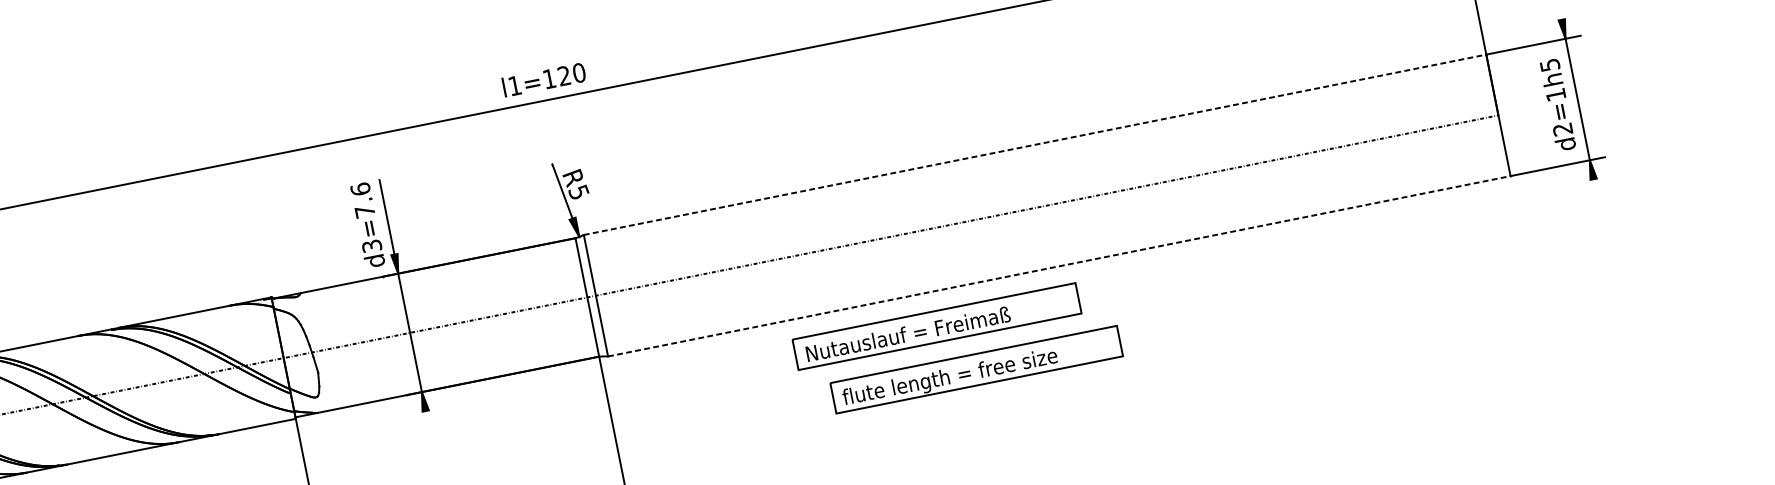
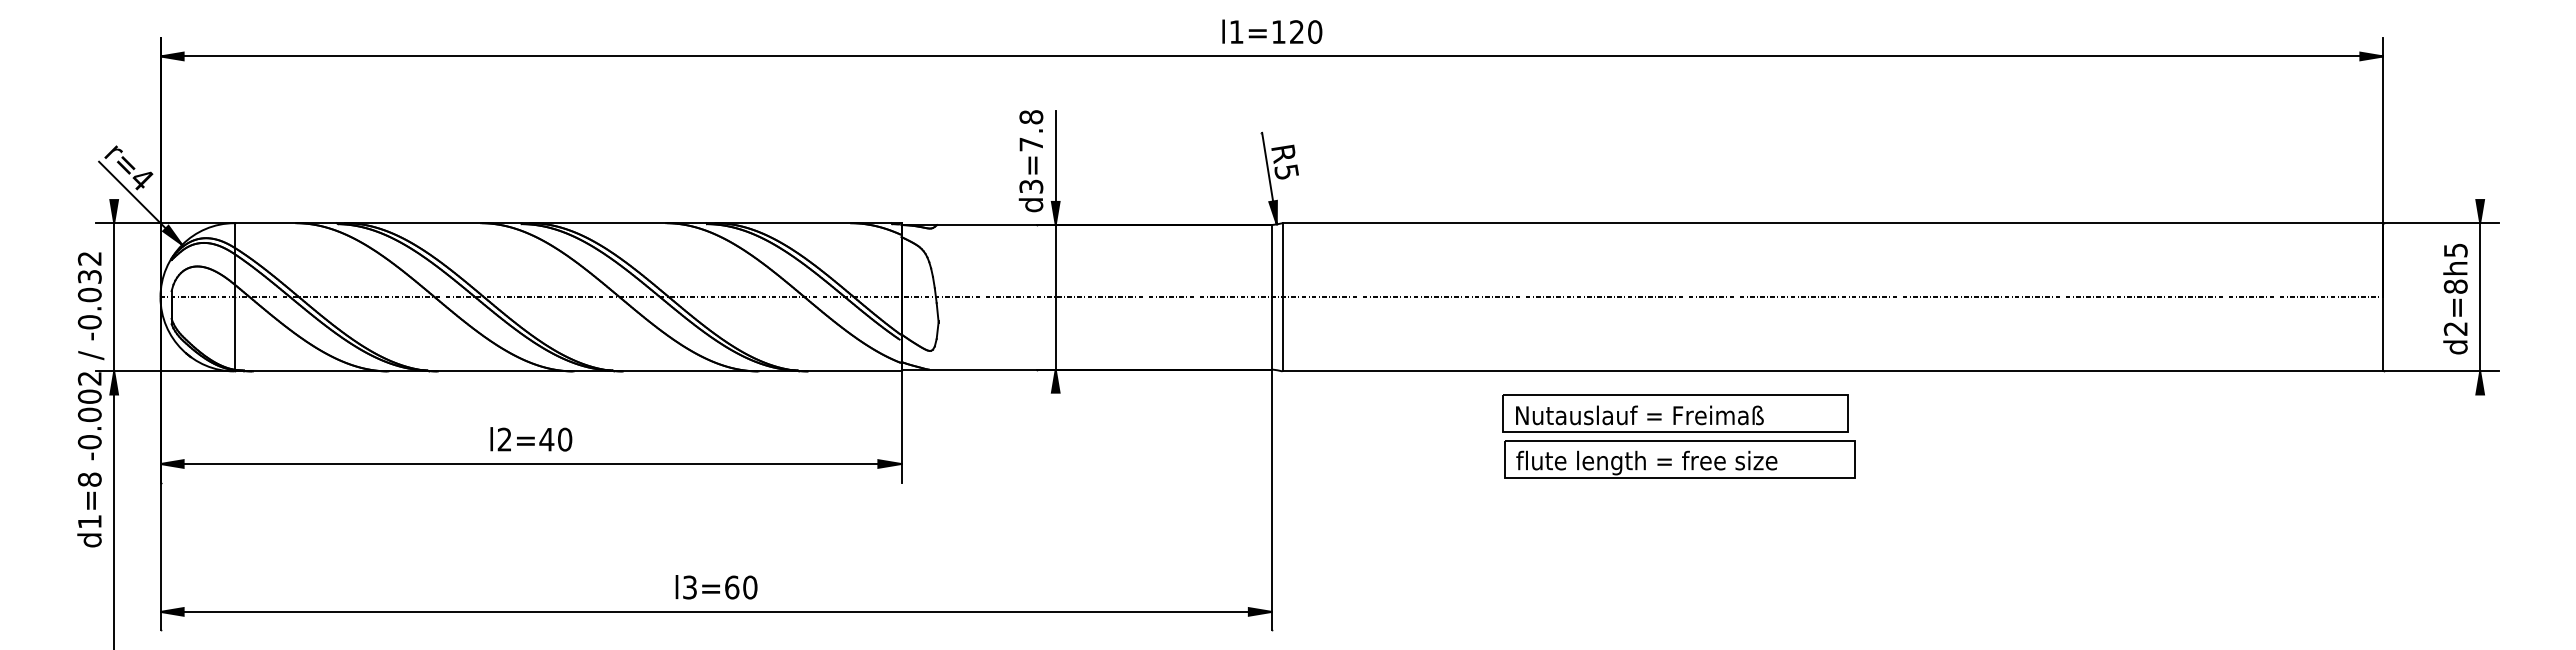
text: (1555, 94) -> (2455, 286), d2=1h5 -> d2=8h5
line: (1035, 144) -> (1833, 223), dashed -> solid
text: (360, 189) -> (1031, 117), d3=7.6 -> d3=7.8
line: (1059, 266) -> (1833, 371), dashed -> solid
part: (976, 369) -> (1679, 459), moved

